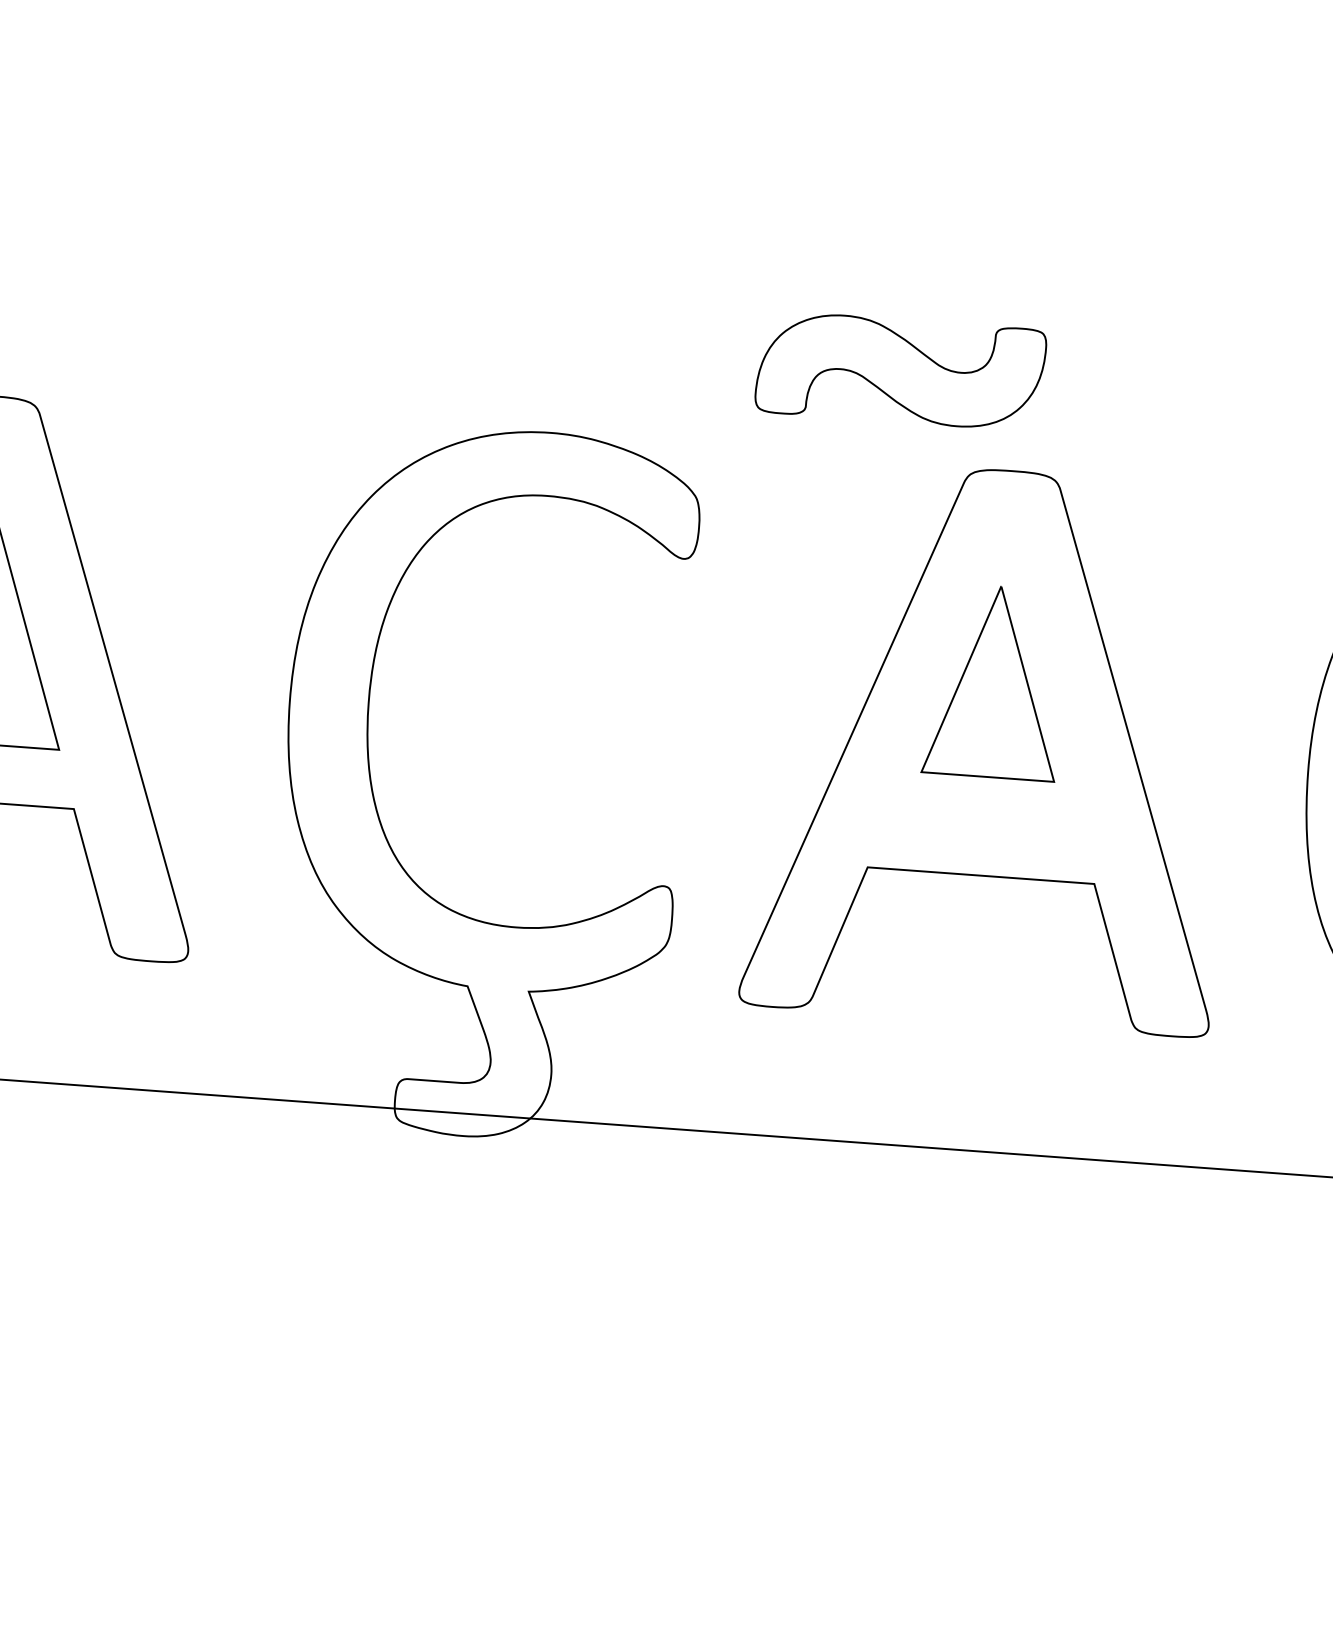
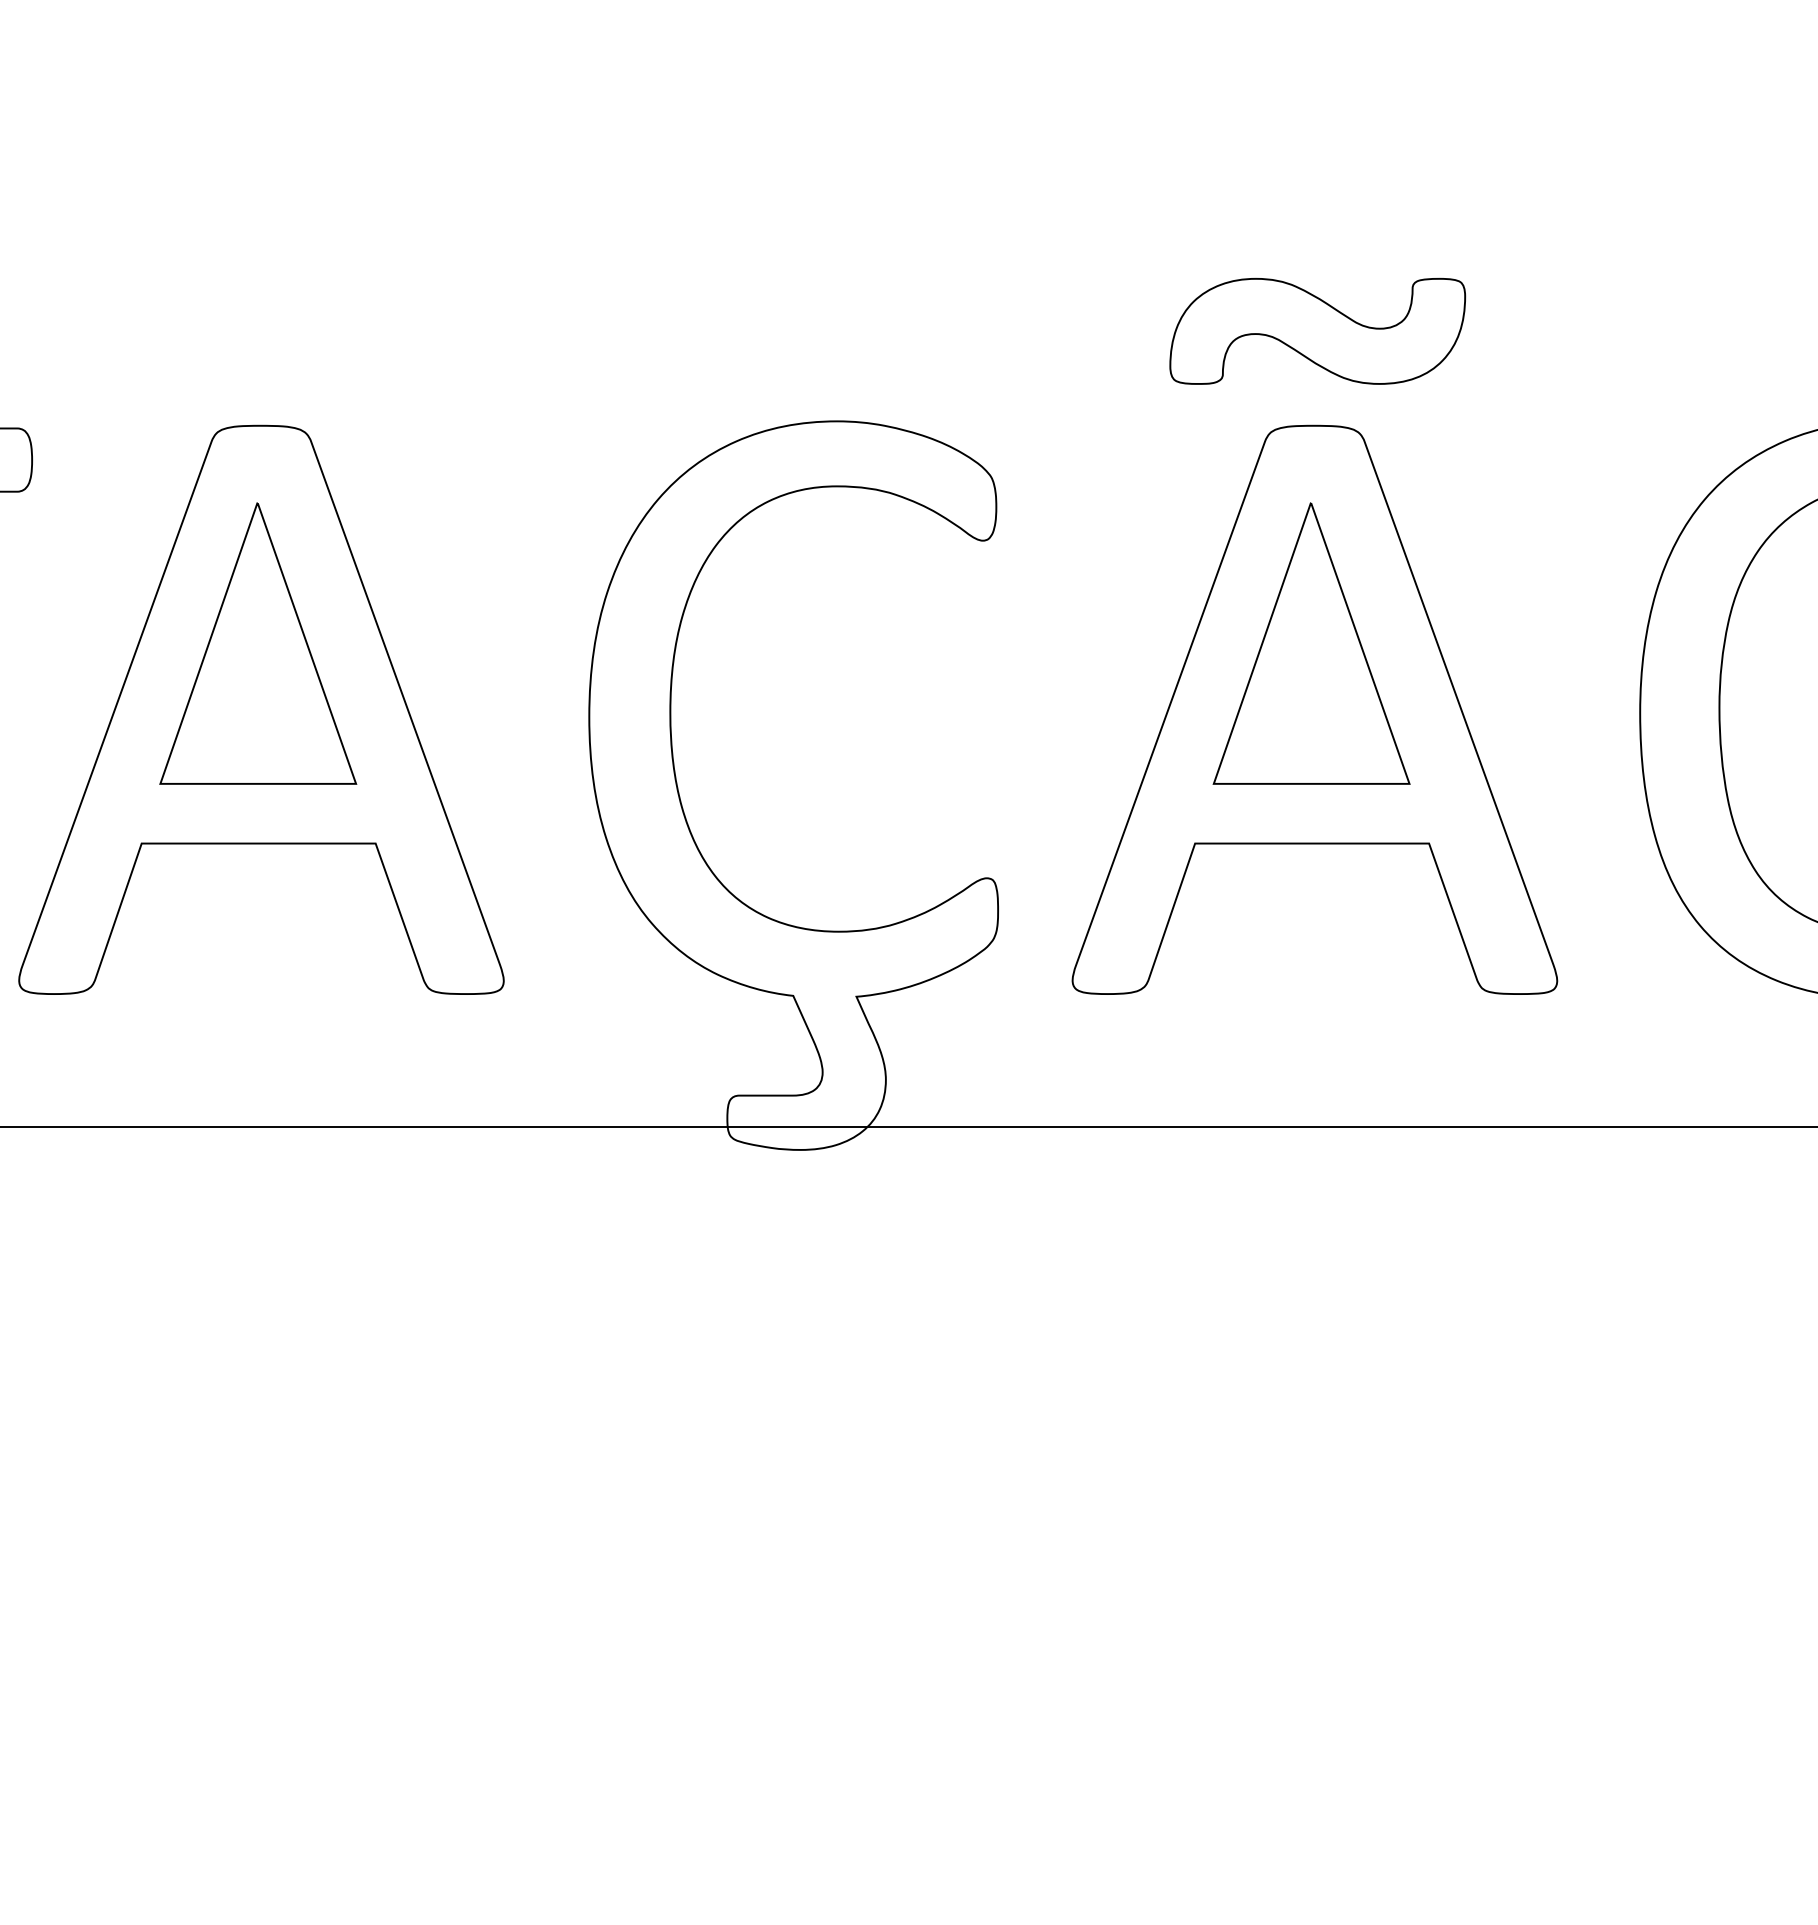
part: (900, 371) -> (1317, 331), moved
part: (994, 681) -> (1311, 643), size x1.43

